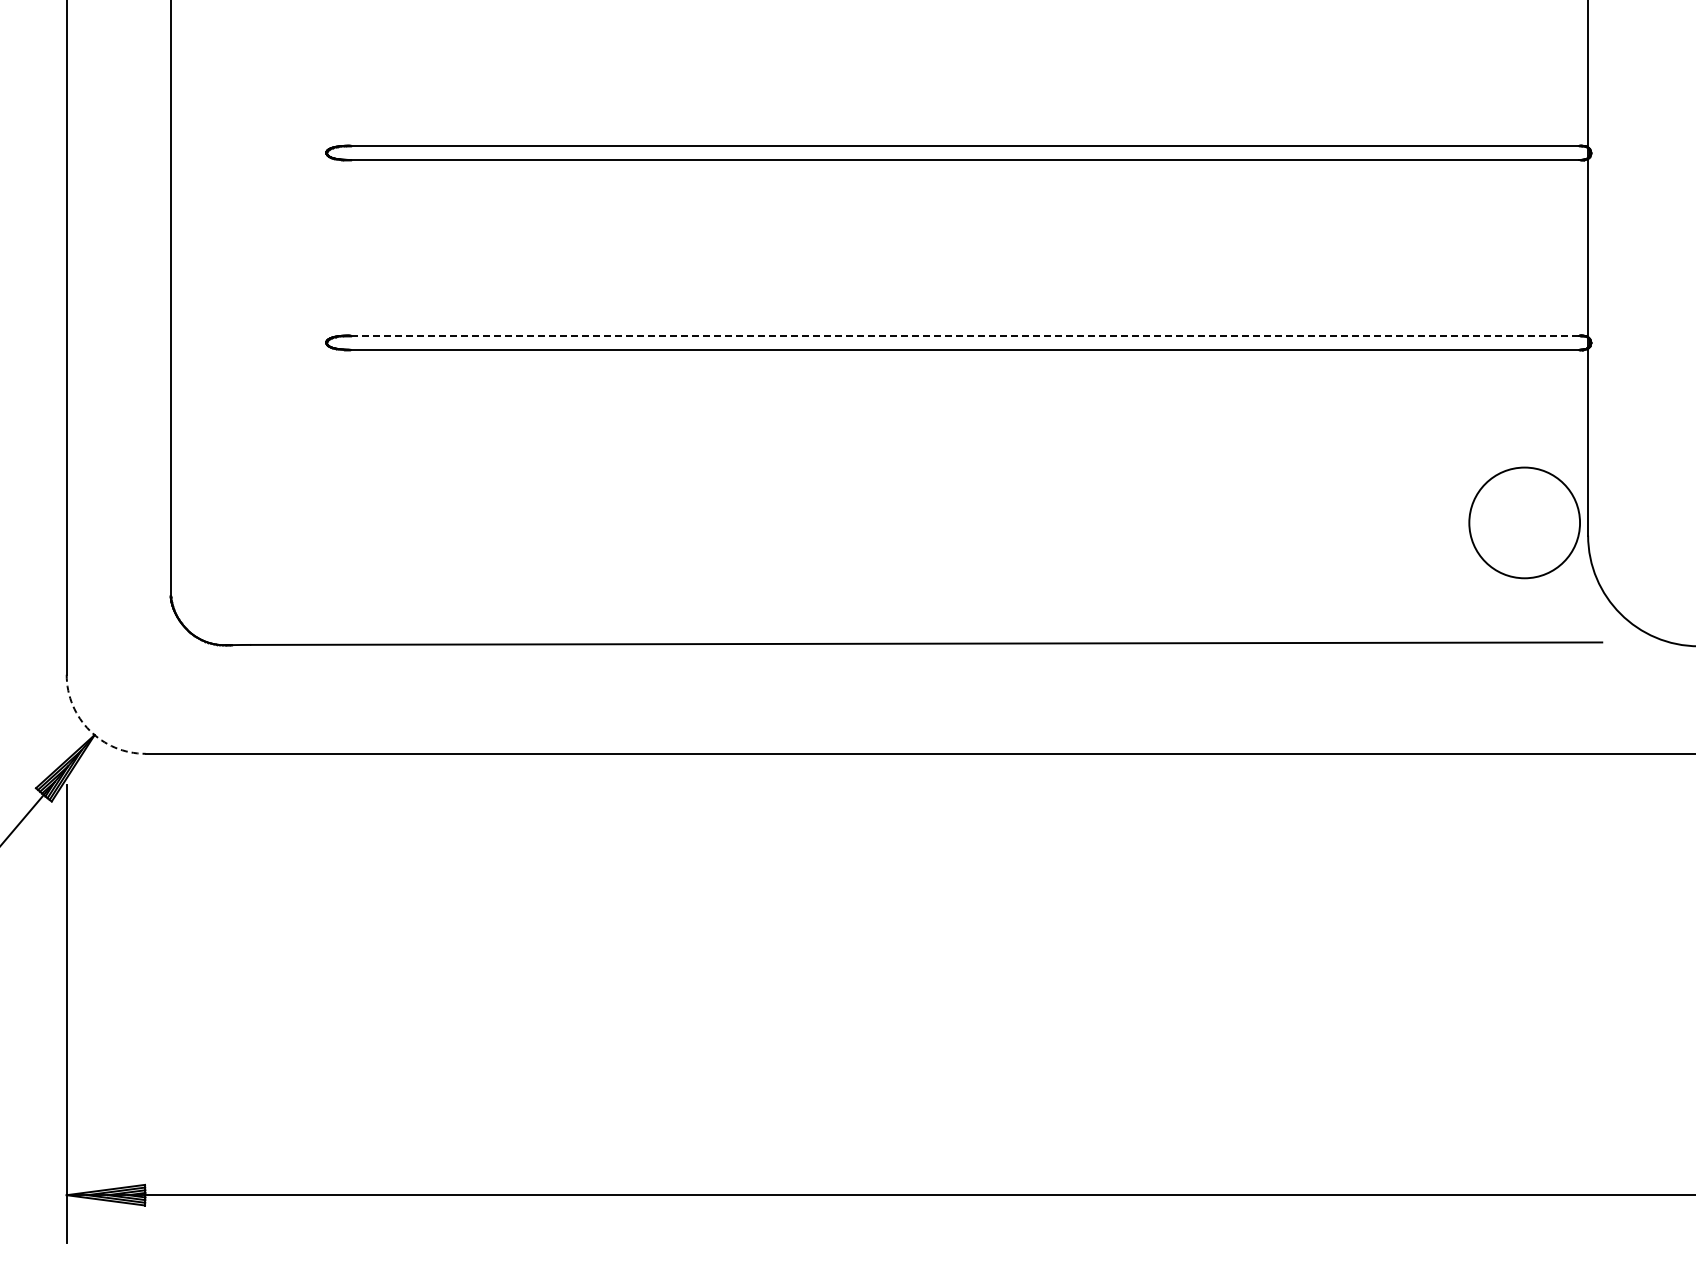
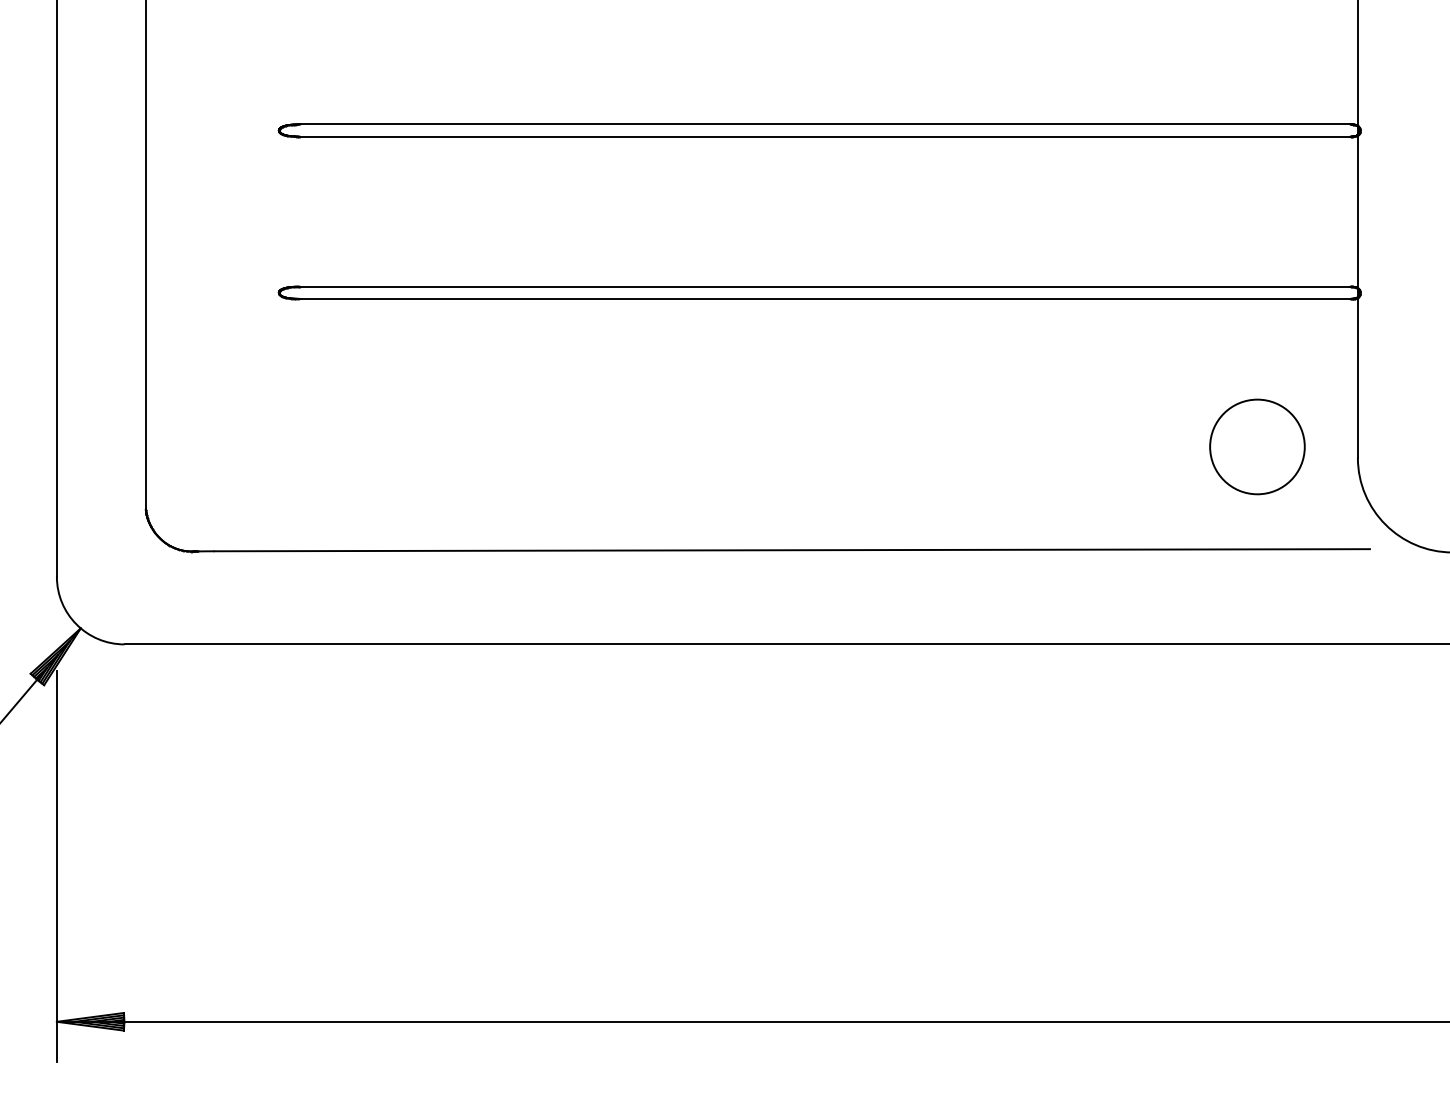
line: (965, 335) -> (825, 286), dashed -> solid
circle: (1524, 522) -> (1257, 446), moved
arc: (89, 730) -> (76, 624), dashed -> solid

